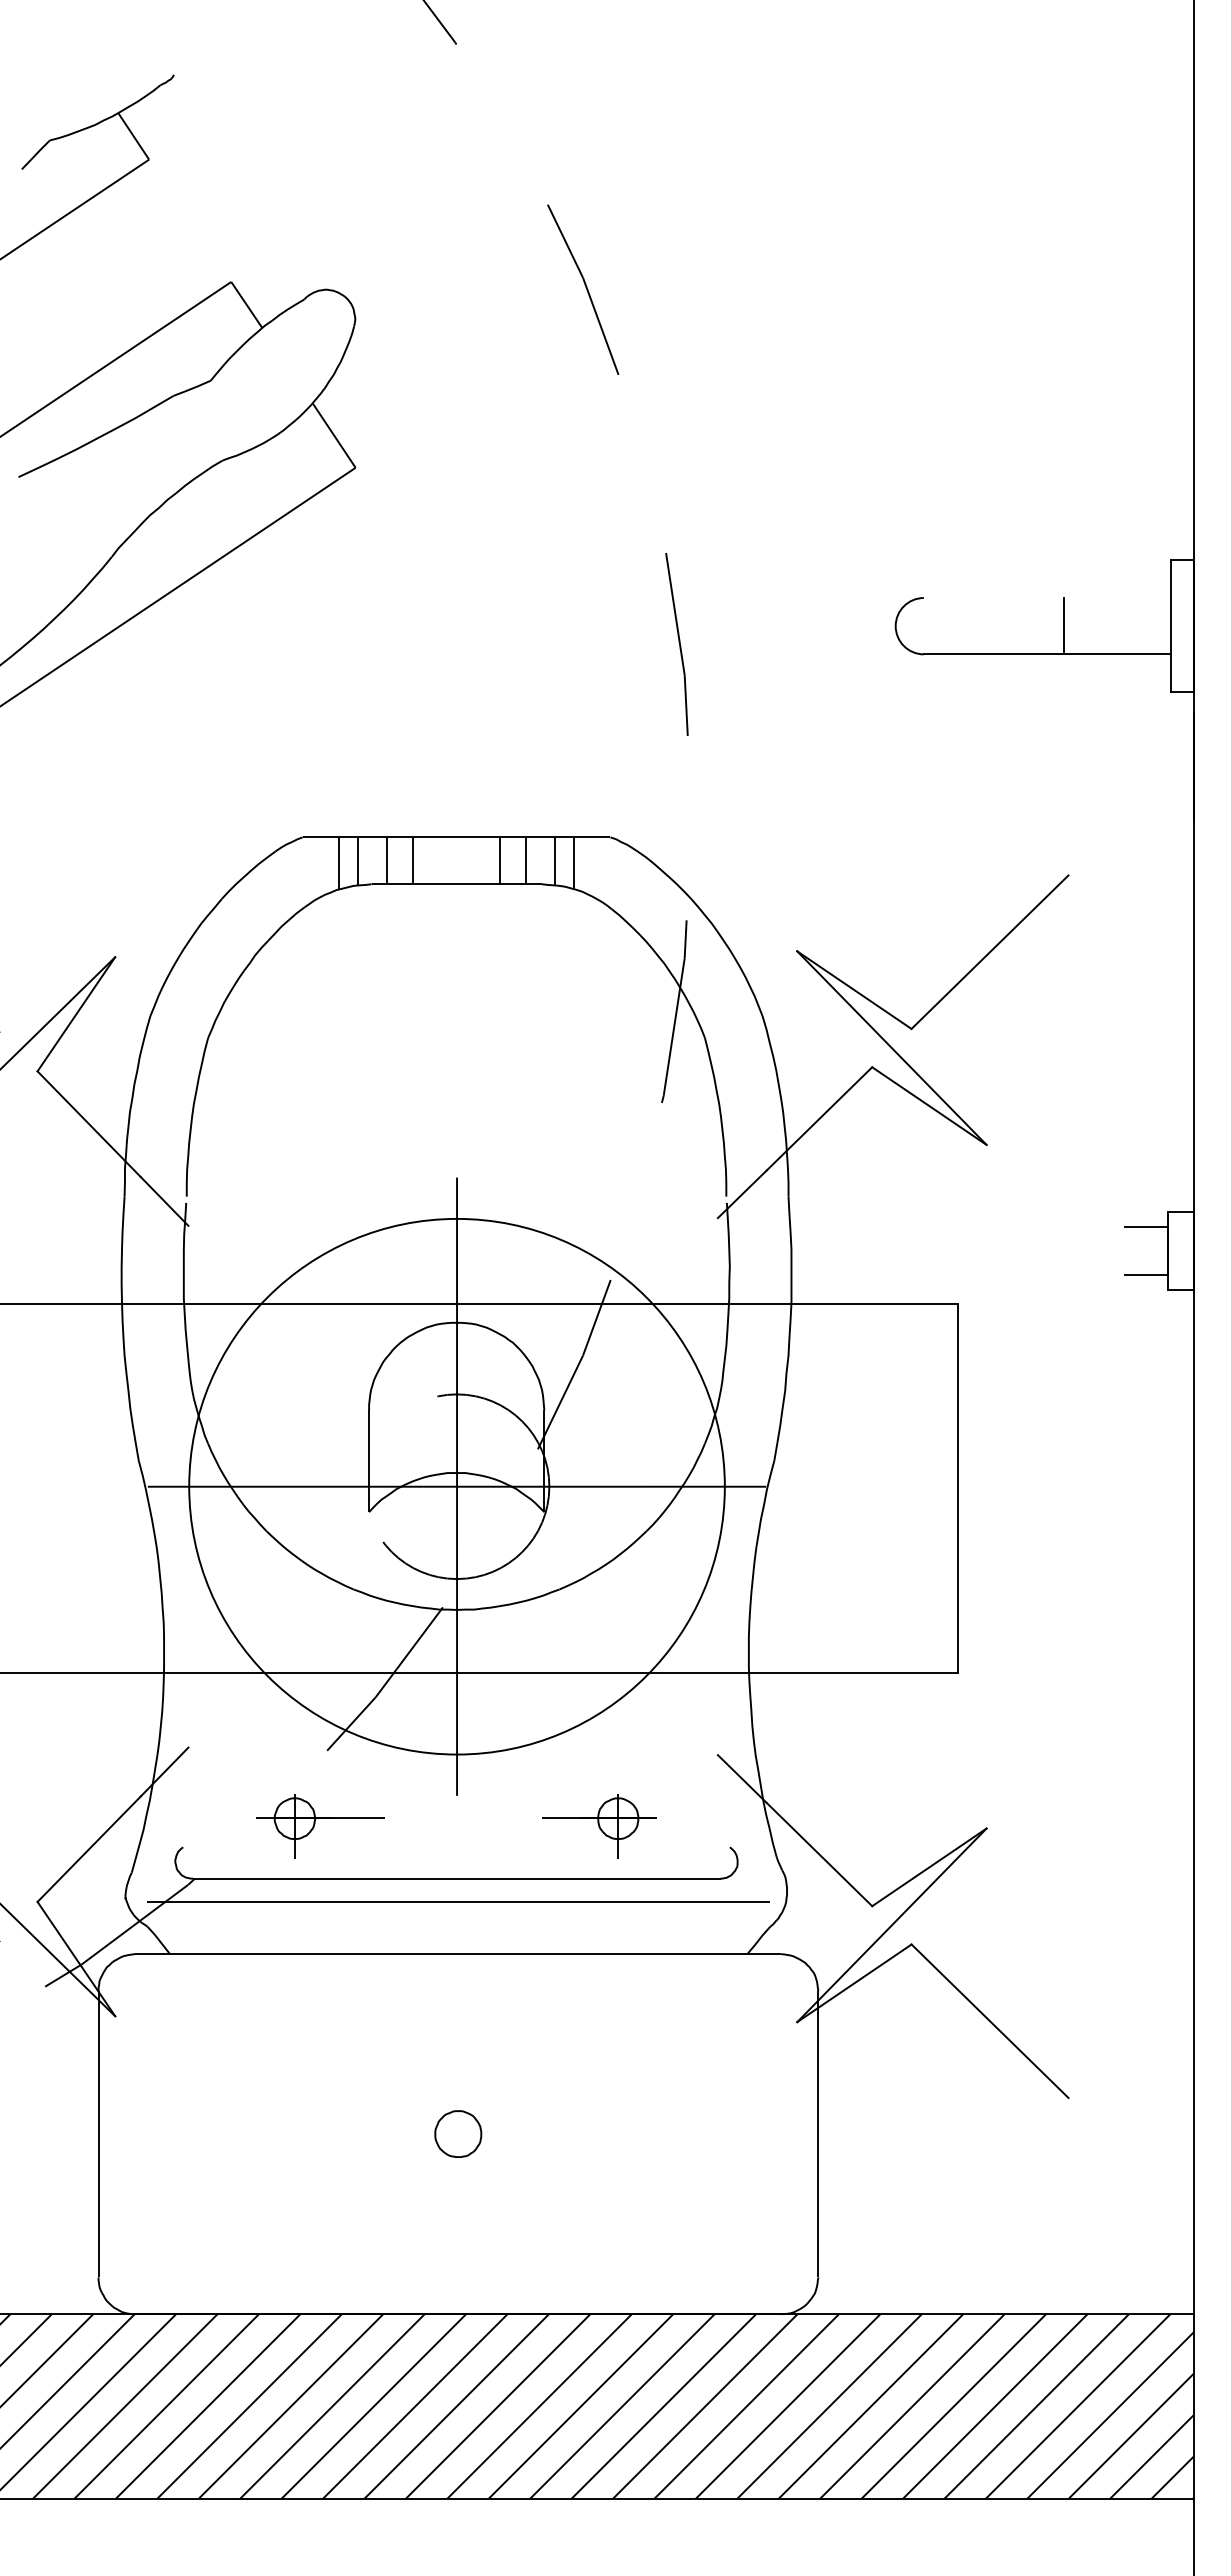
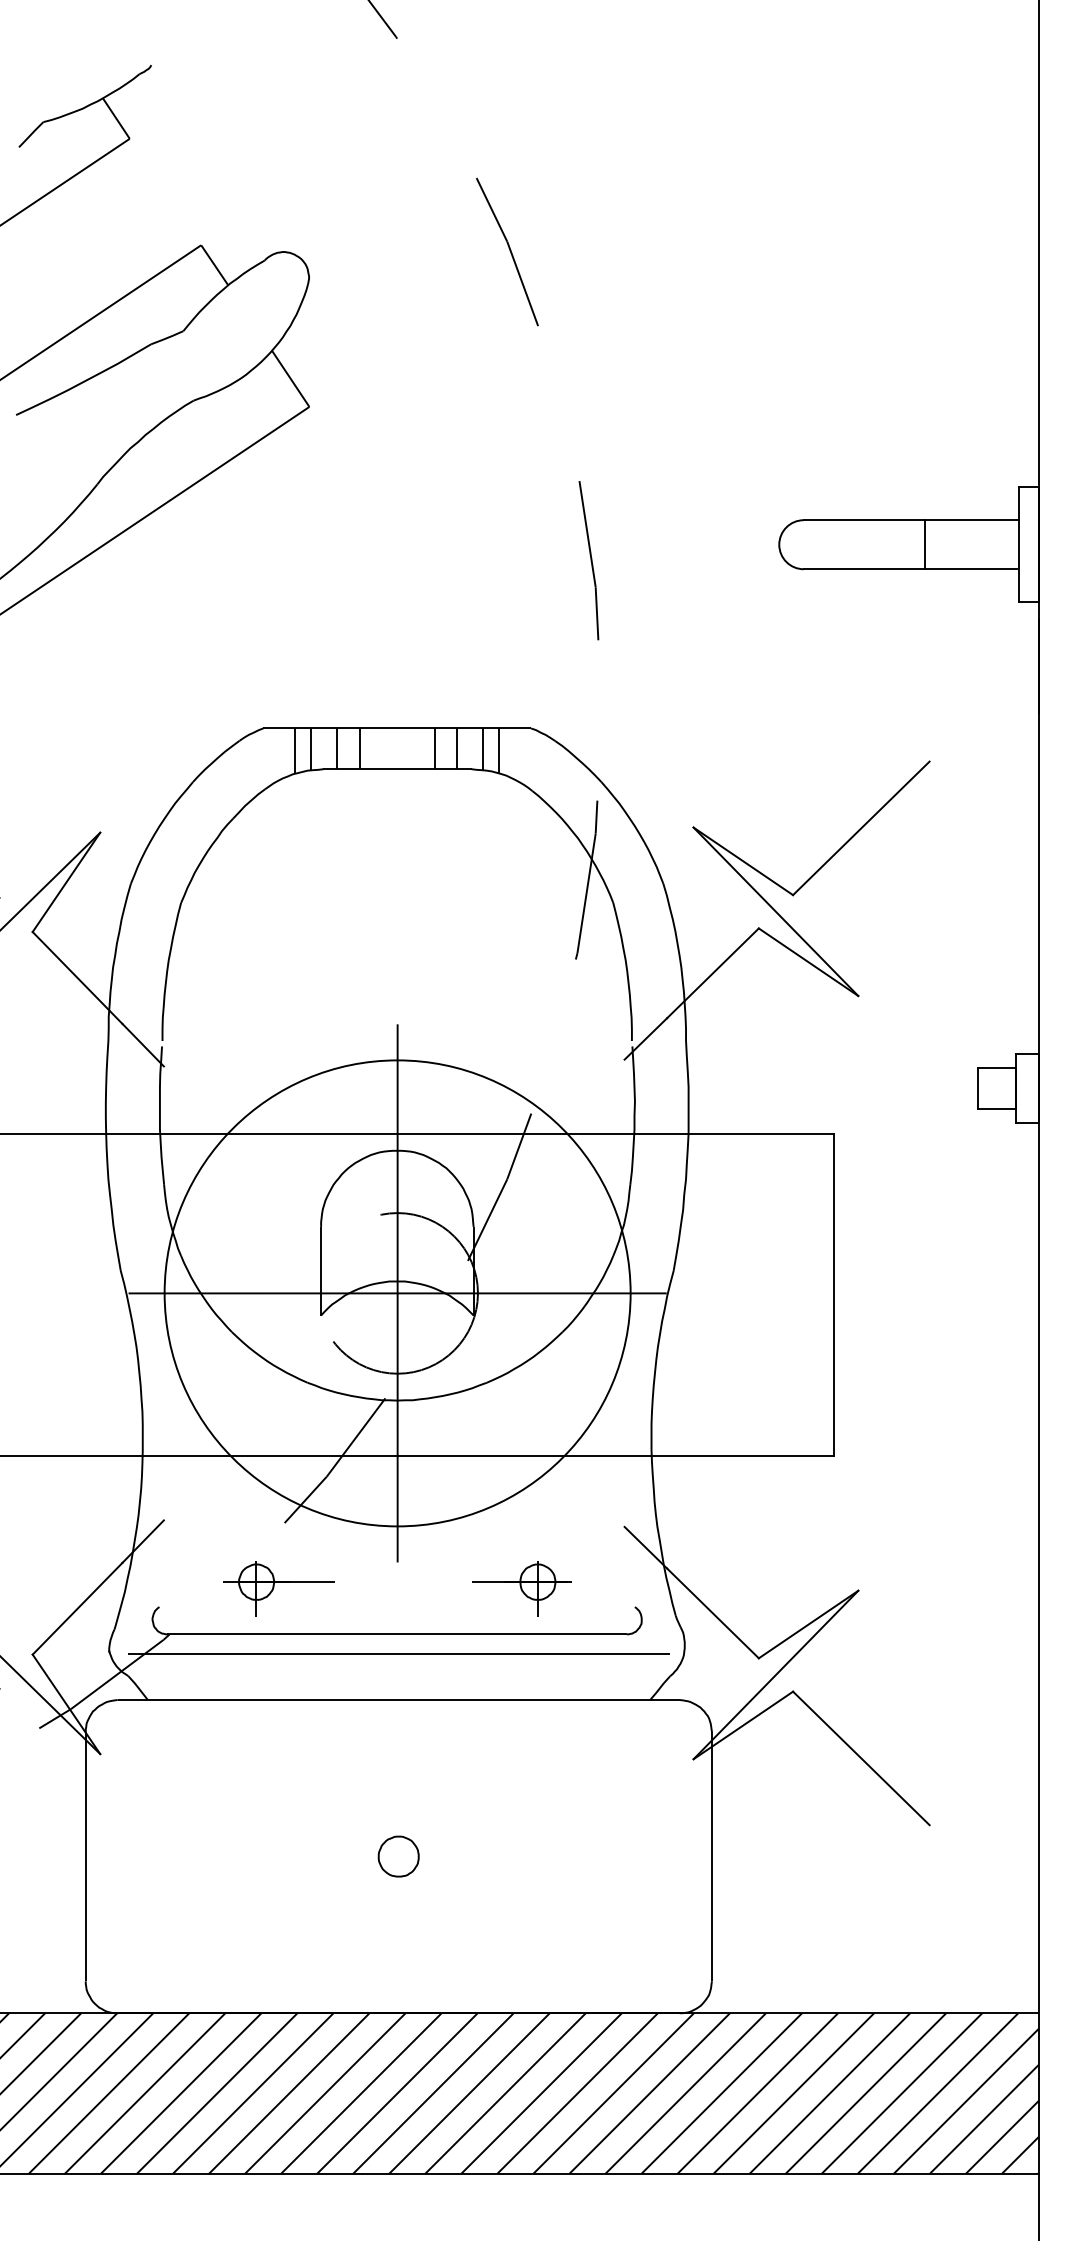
line: (1046, 598) -> (910, 520), added
line: (1124, 1251) -> (978, 1088), added

